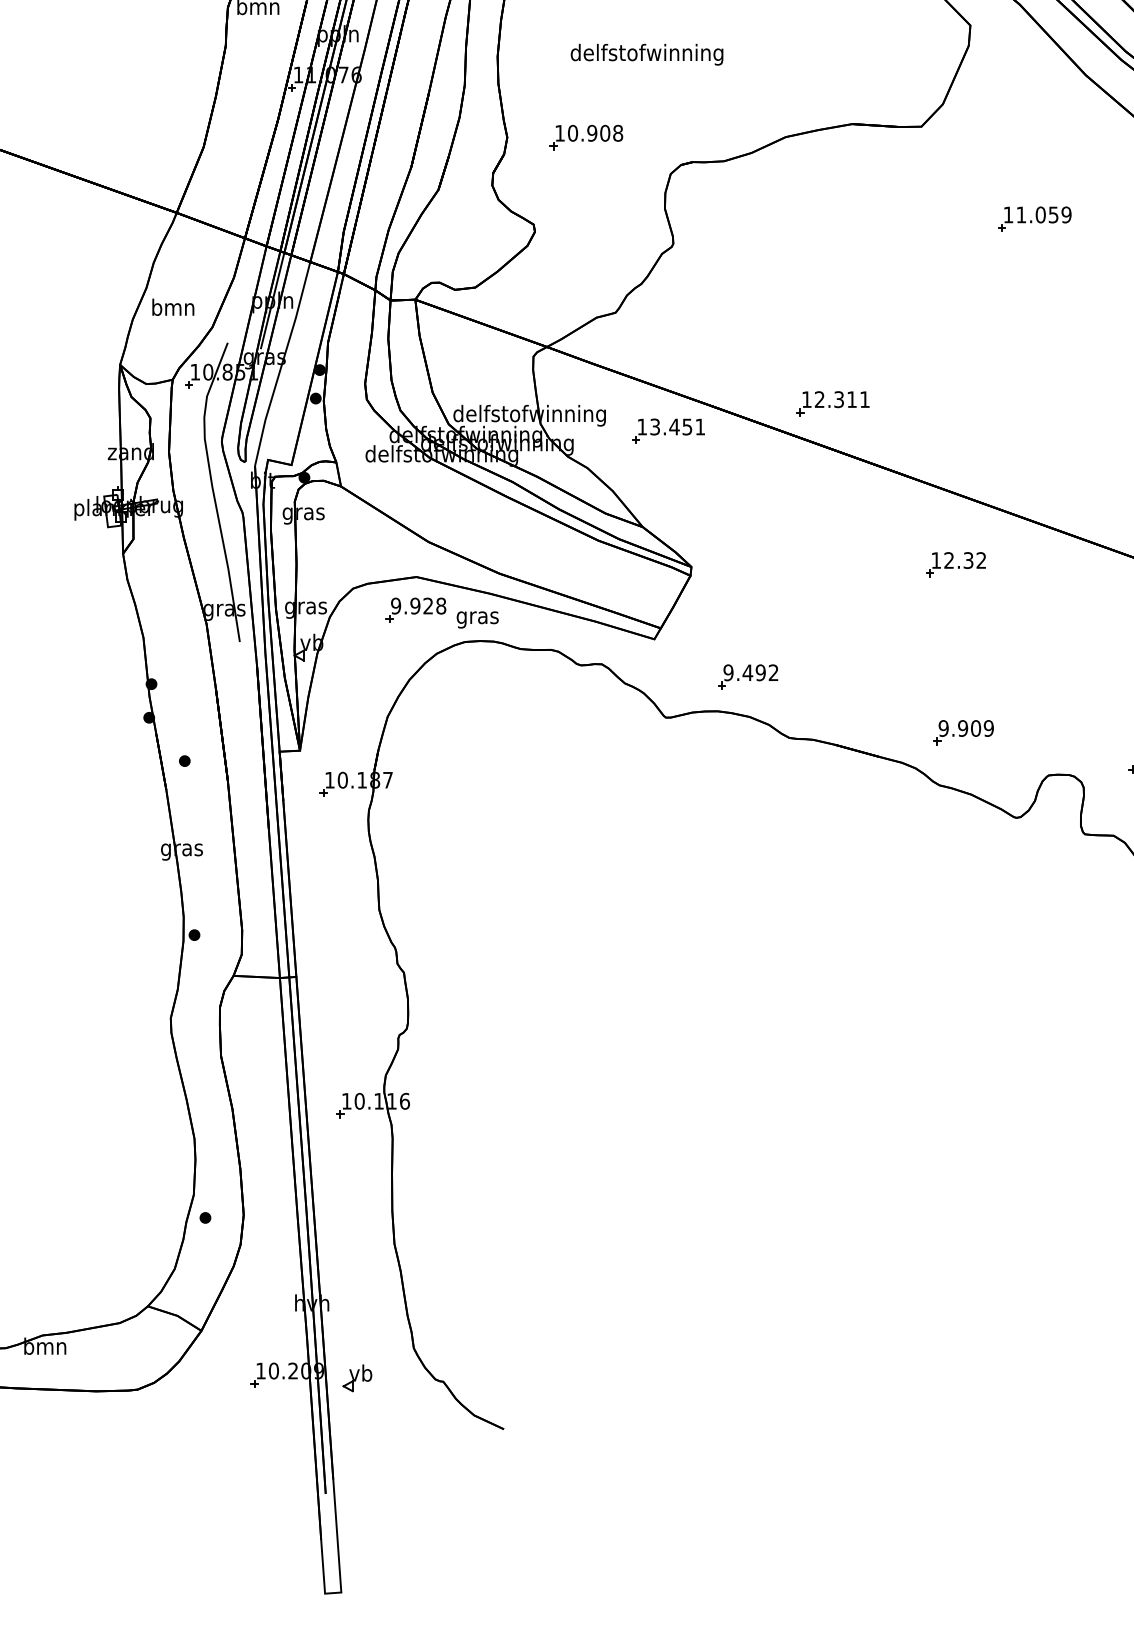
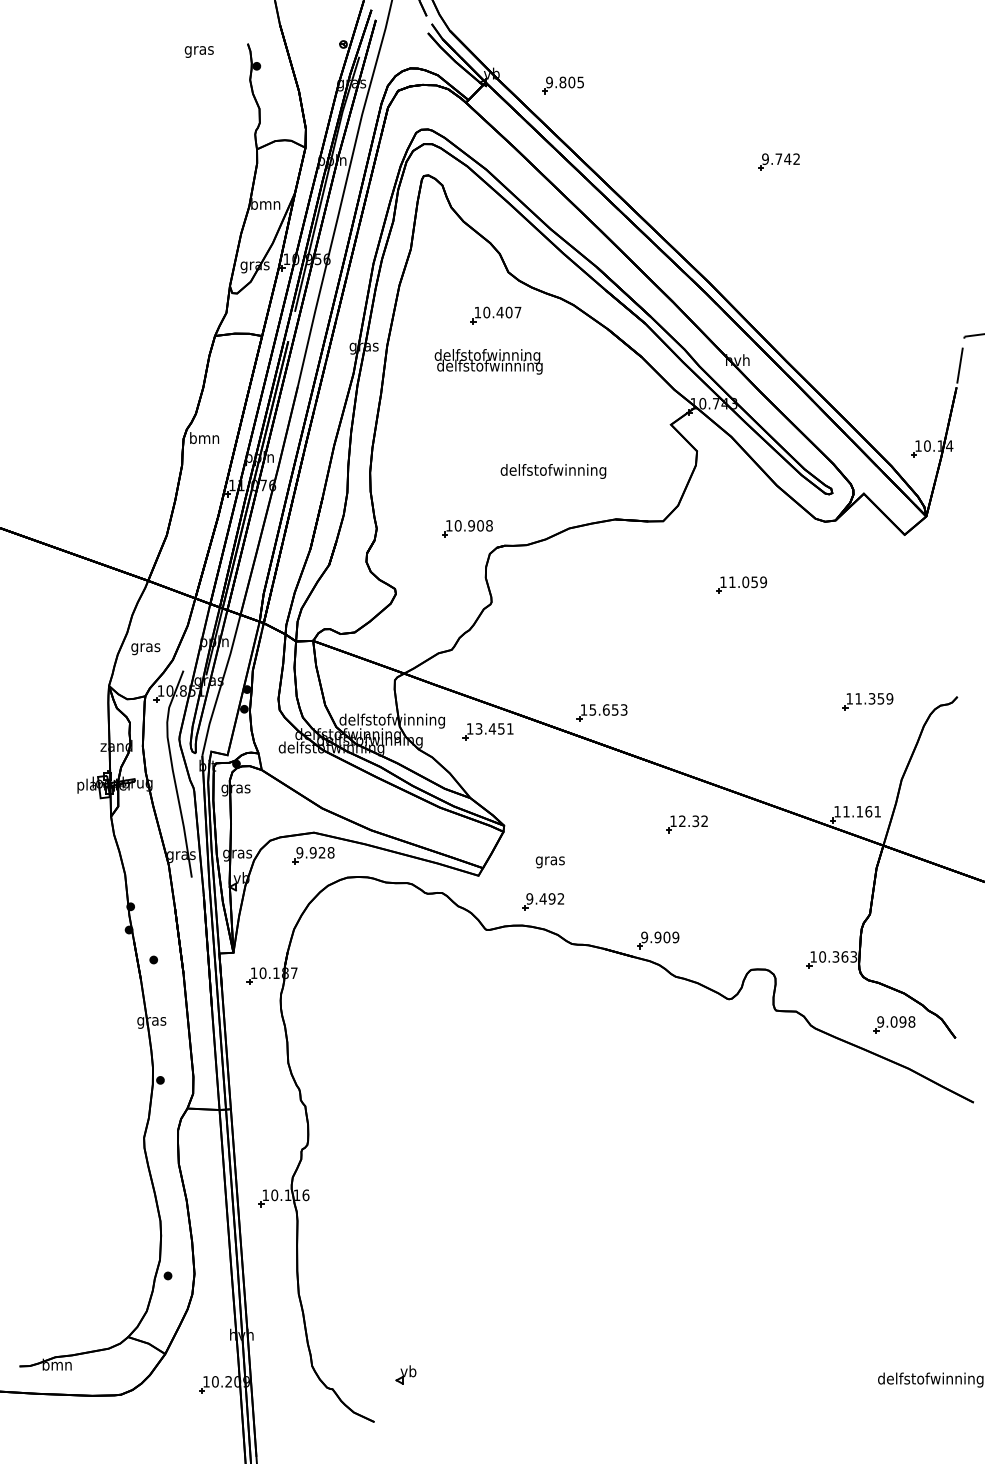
text: (647, 54) -> (553, 471), moved
part: (586, 137) -> (467, 528), moved
text: (172, 309) -> (145, 647), bmn -> gras
text: (842, 398) -> (608, 709), 12.311 -> 15.653
text: (476, 620) -> (549, 862), moved
part: (963, 732) -> (658, 940), moved
part: (356, 1377) -> (405, 1374), moved

